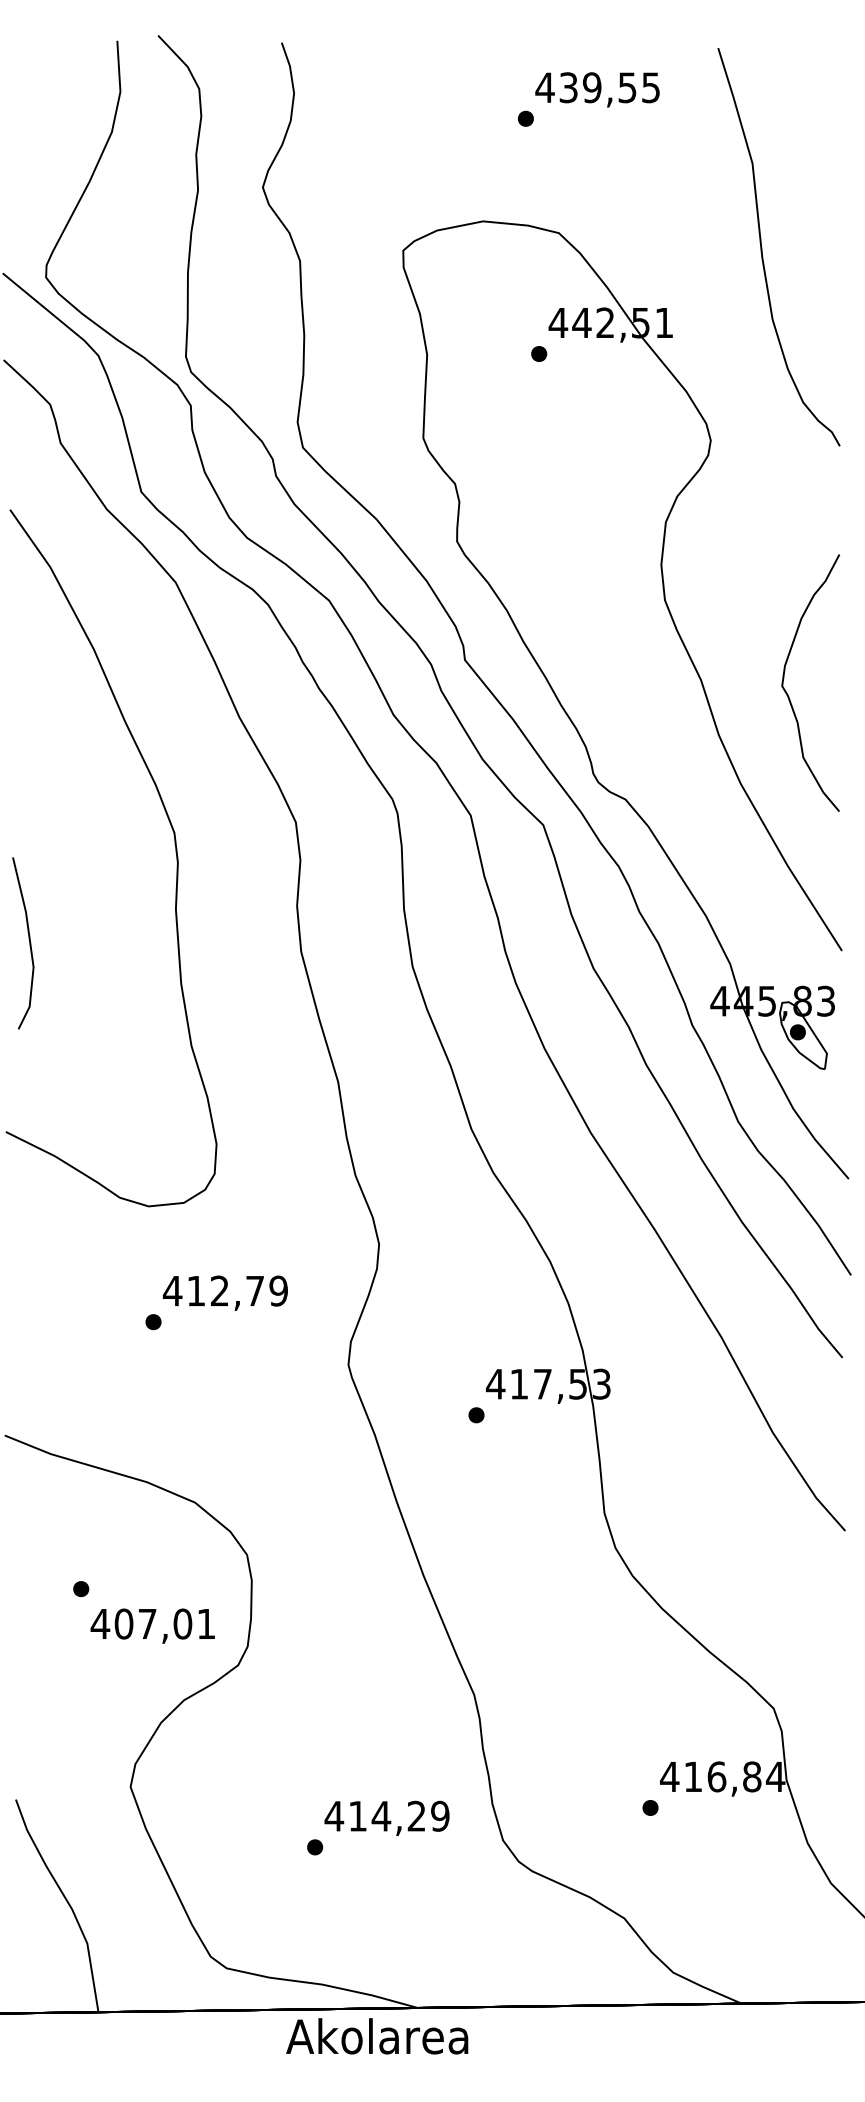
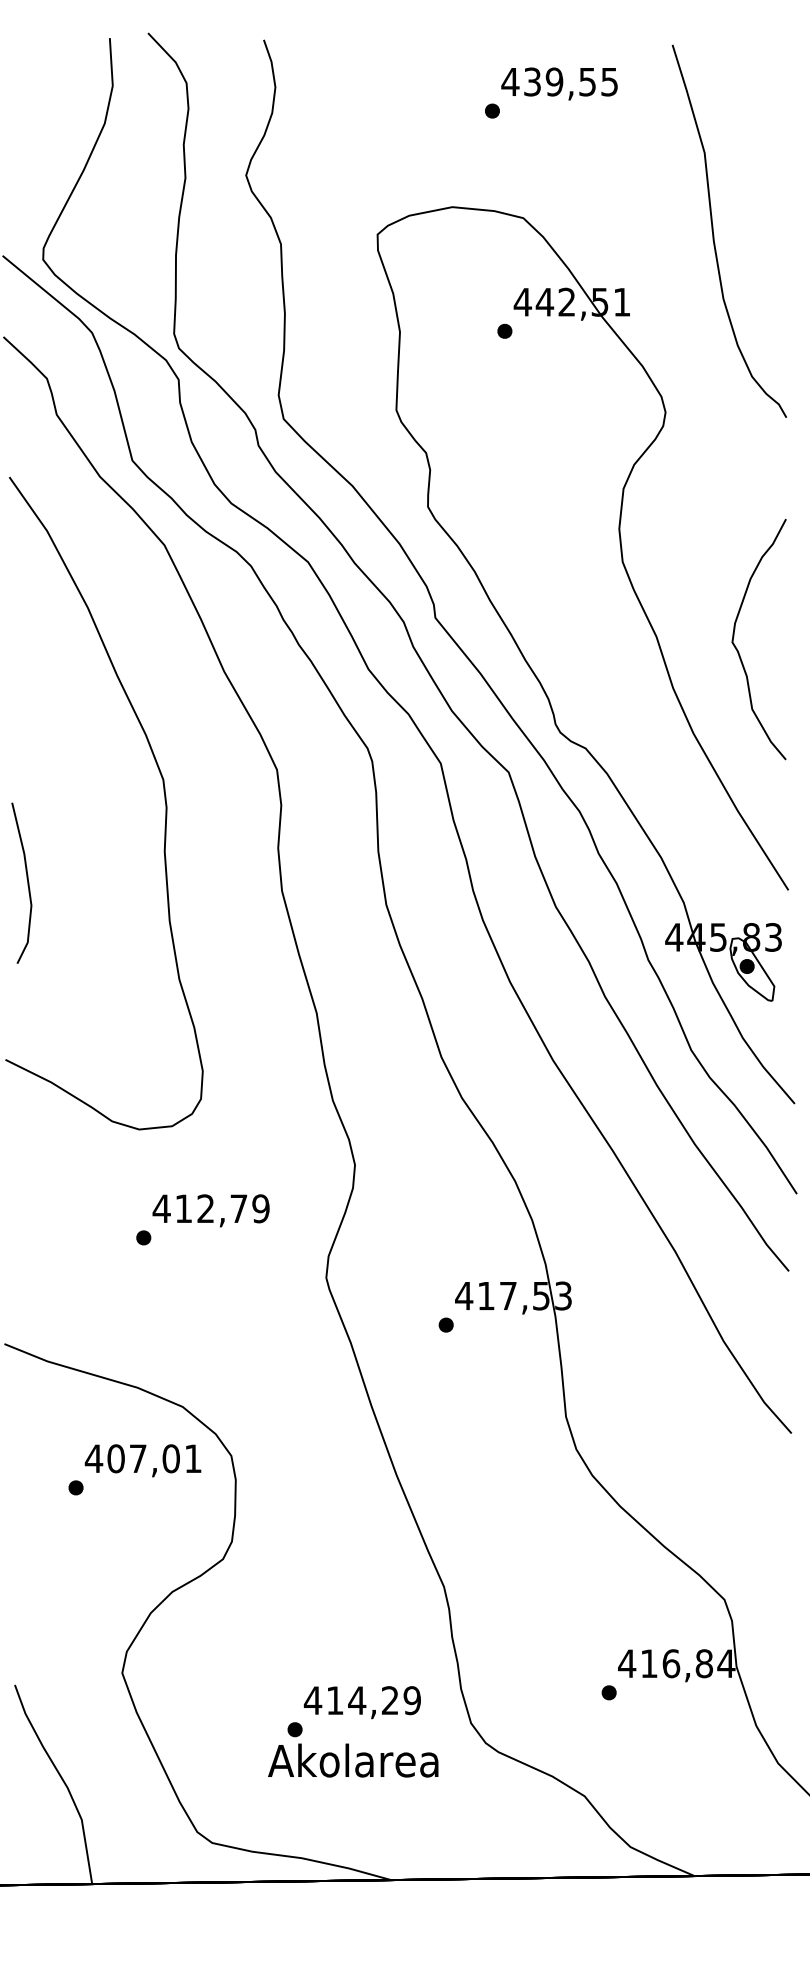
text: (152, 1625) -> (142, 1460), moved
text: (377, 2036) -> (353, 1760), moved

